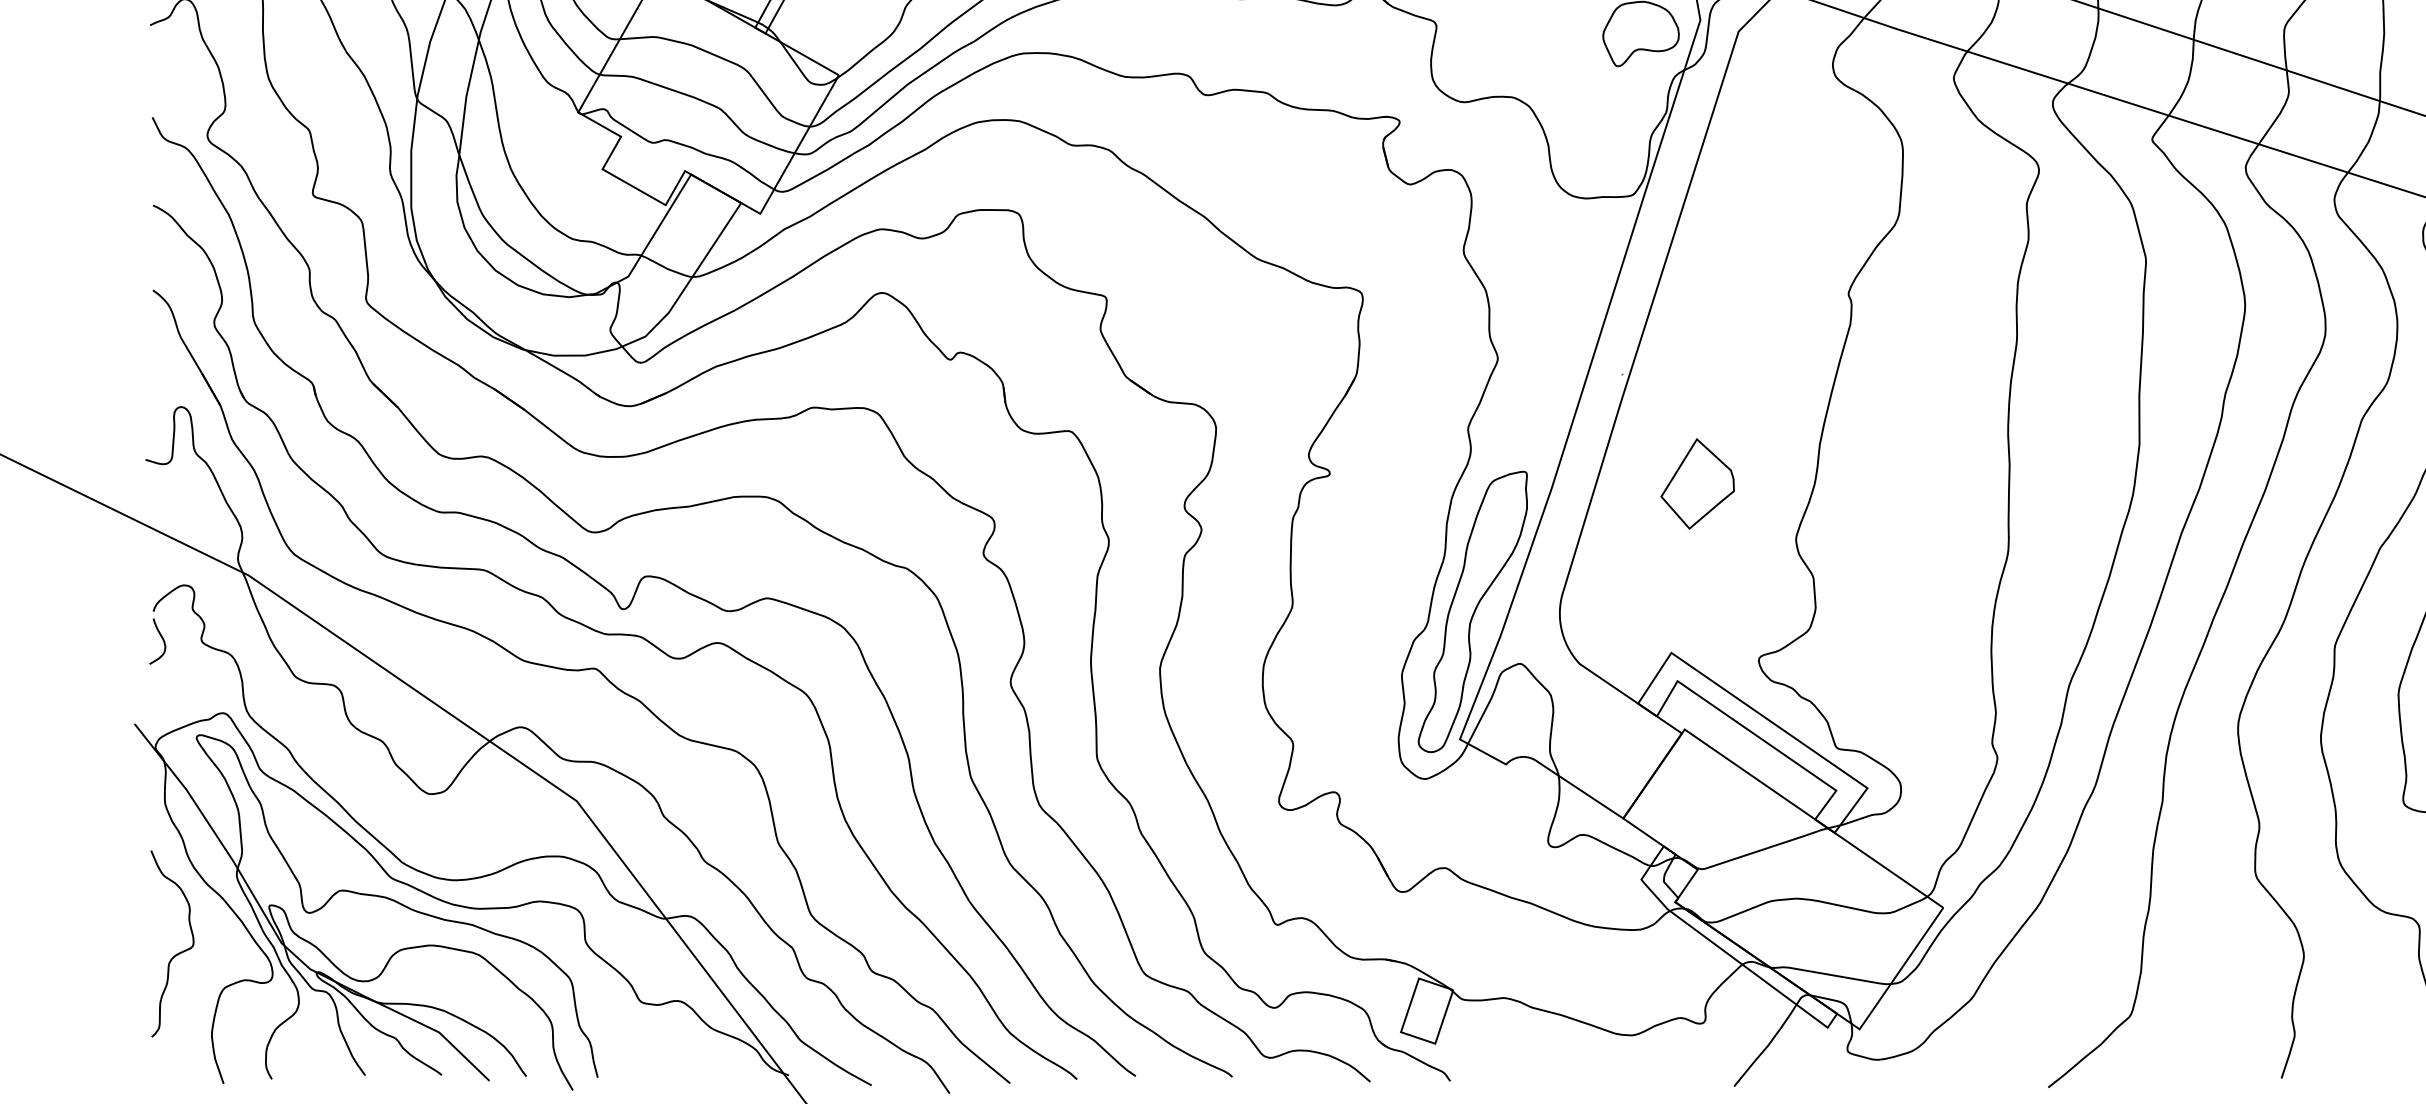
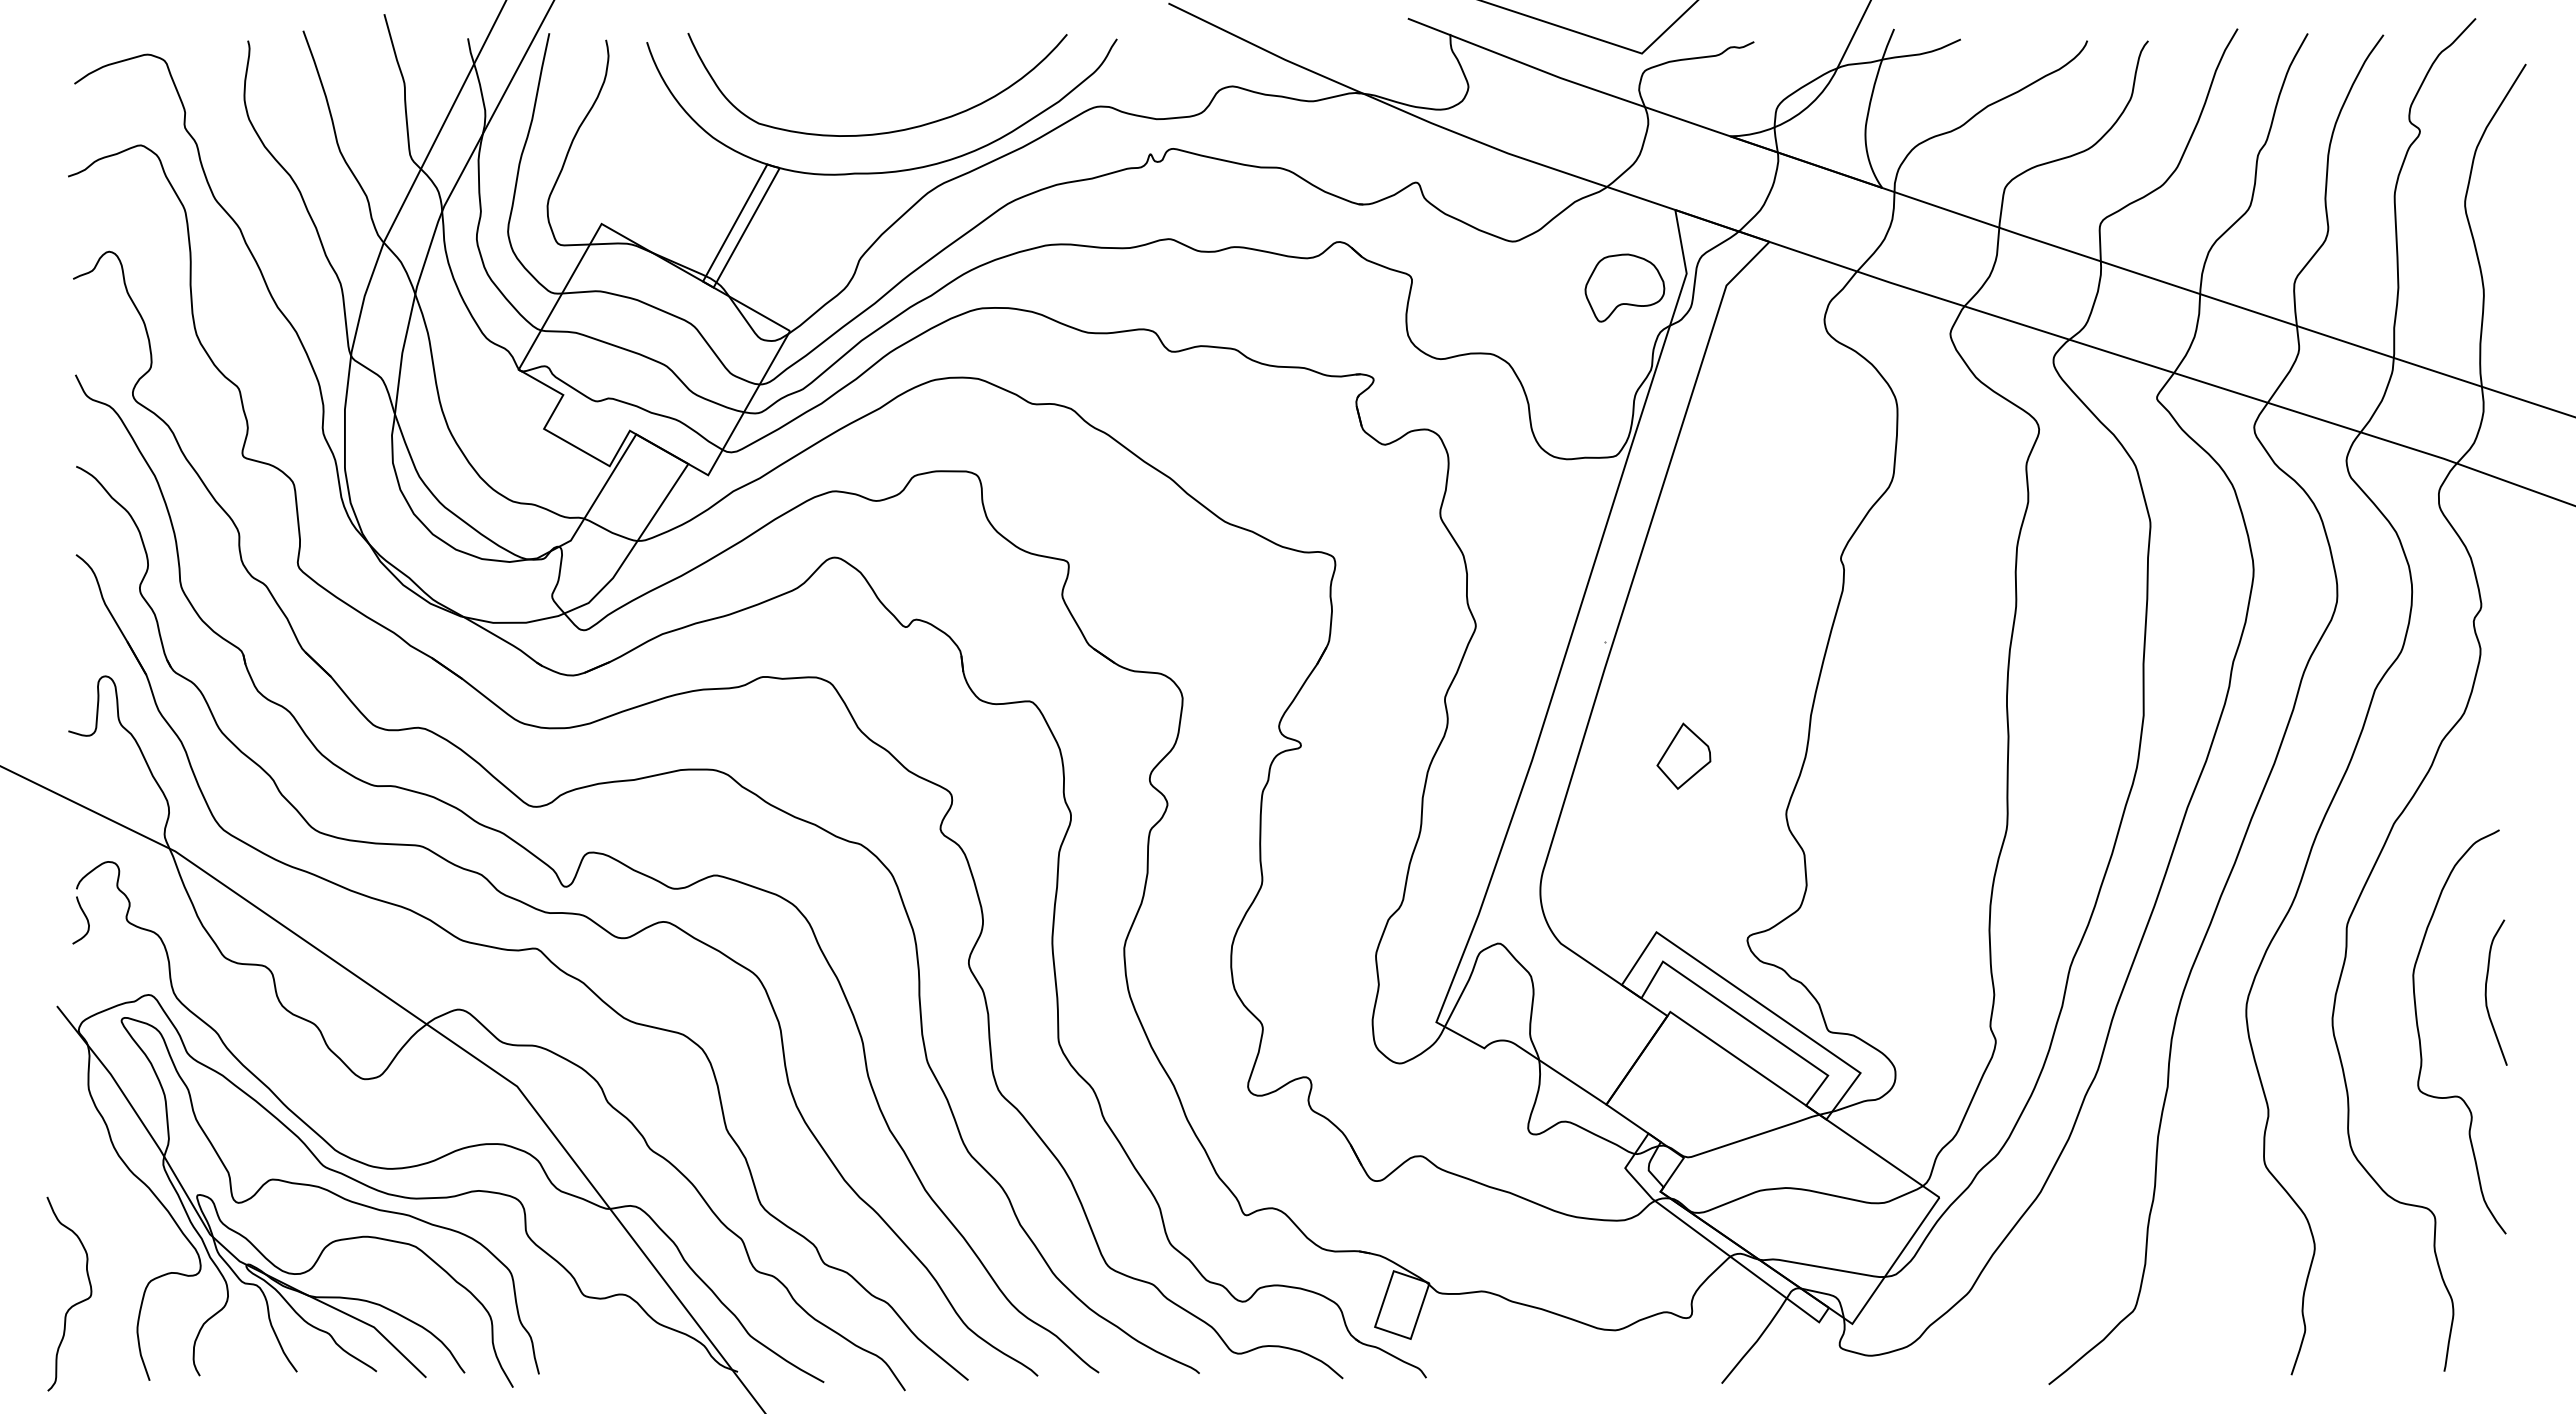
part: (1697, 483) -> (1683, 755), size x0.7
part: (1472, 611) -> (1449, 889), removed
curve: (178, 952) -> (75, 1303), moved

